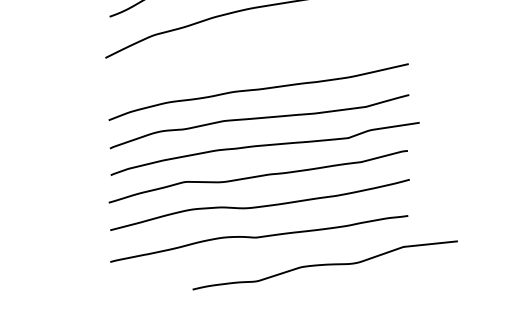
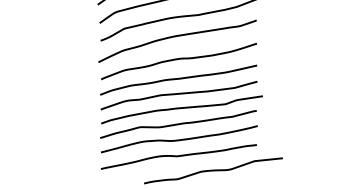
curve: (256, 54) -> (177, 60), added

